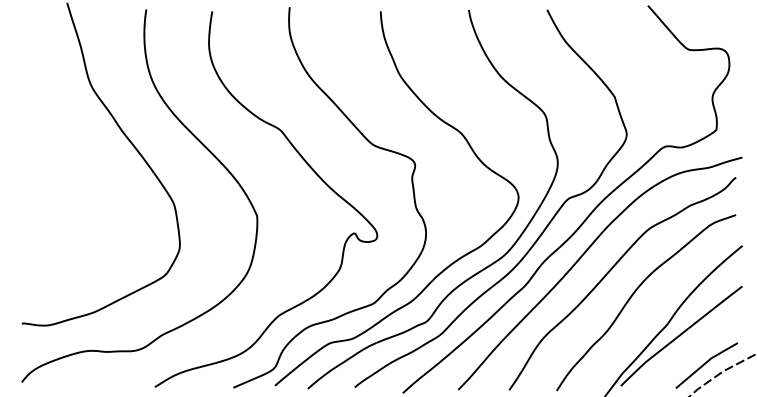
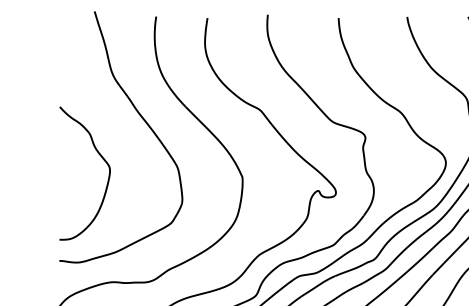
curve: (76, 191) -> (101, 158), added

